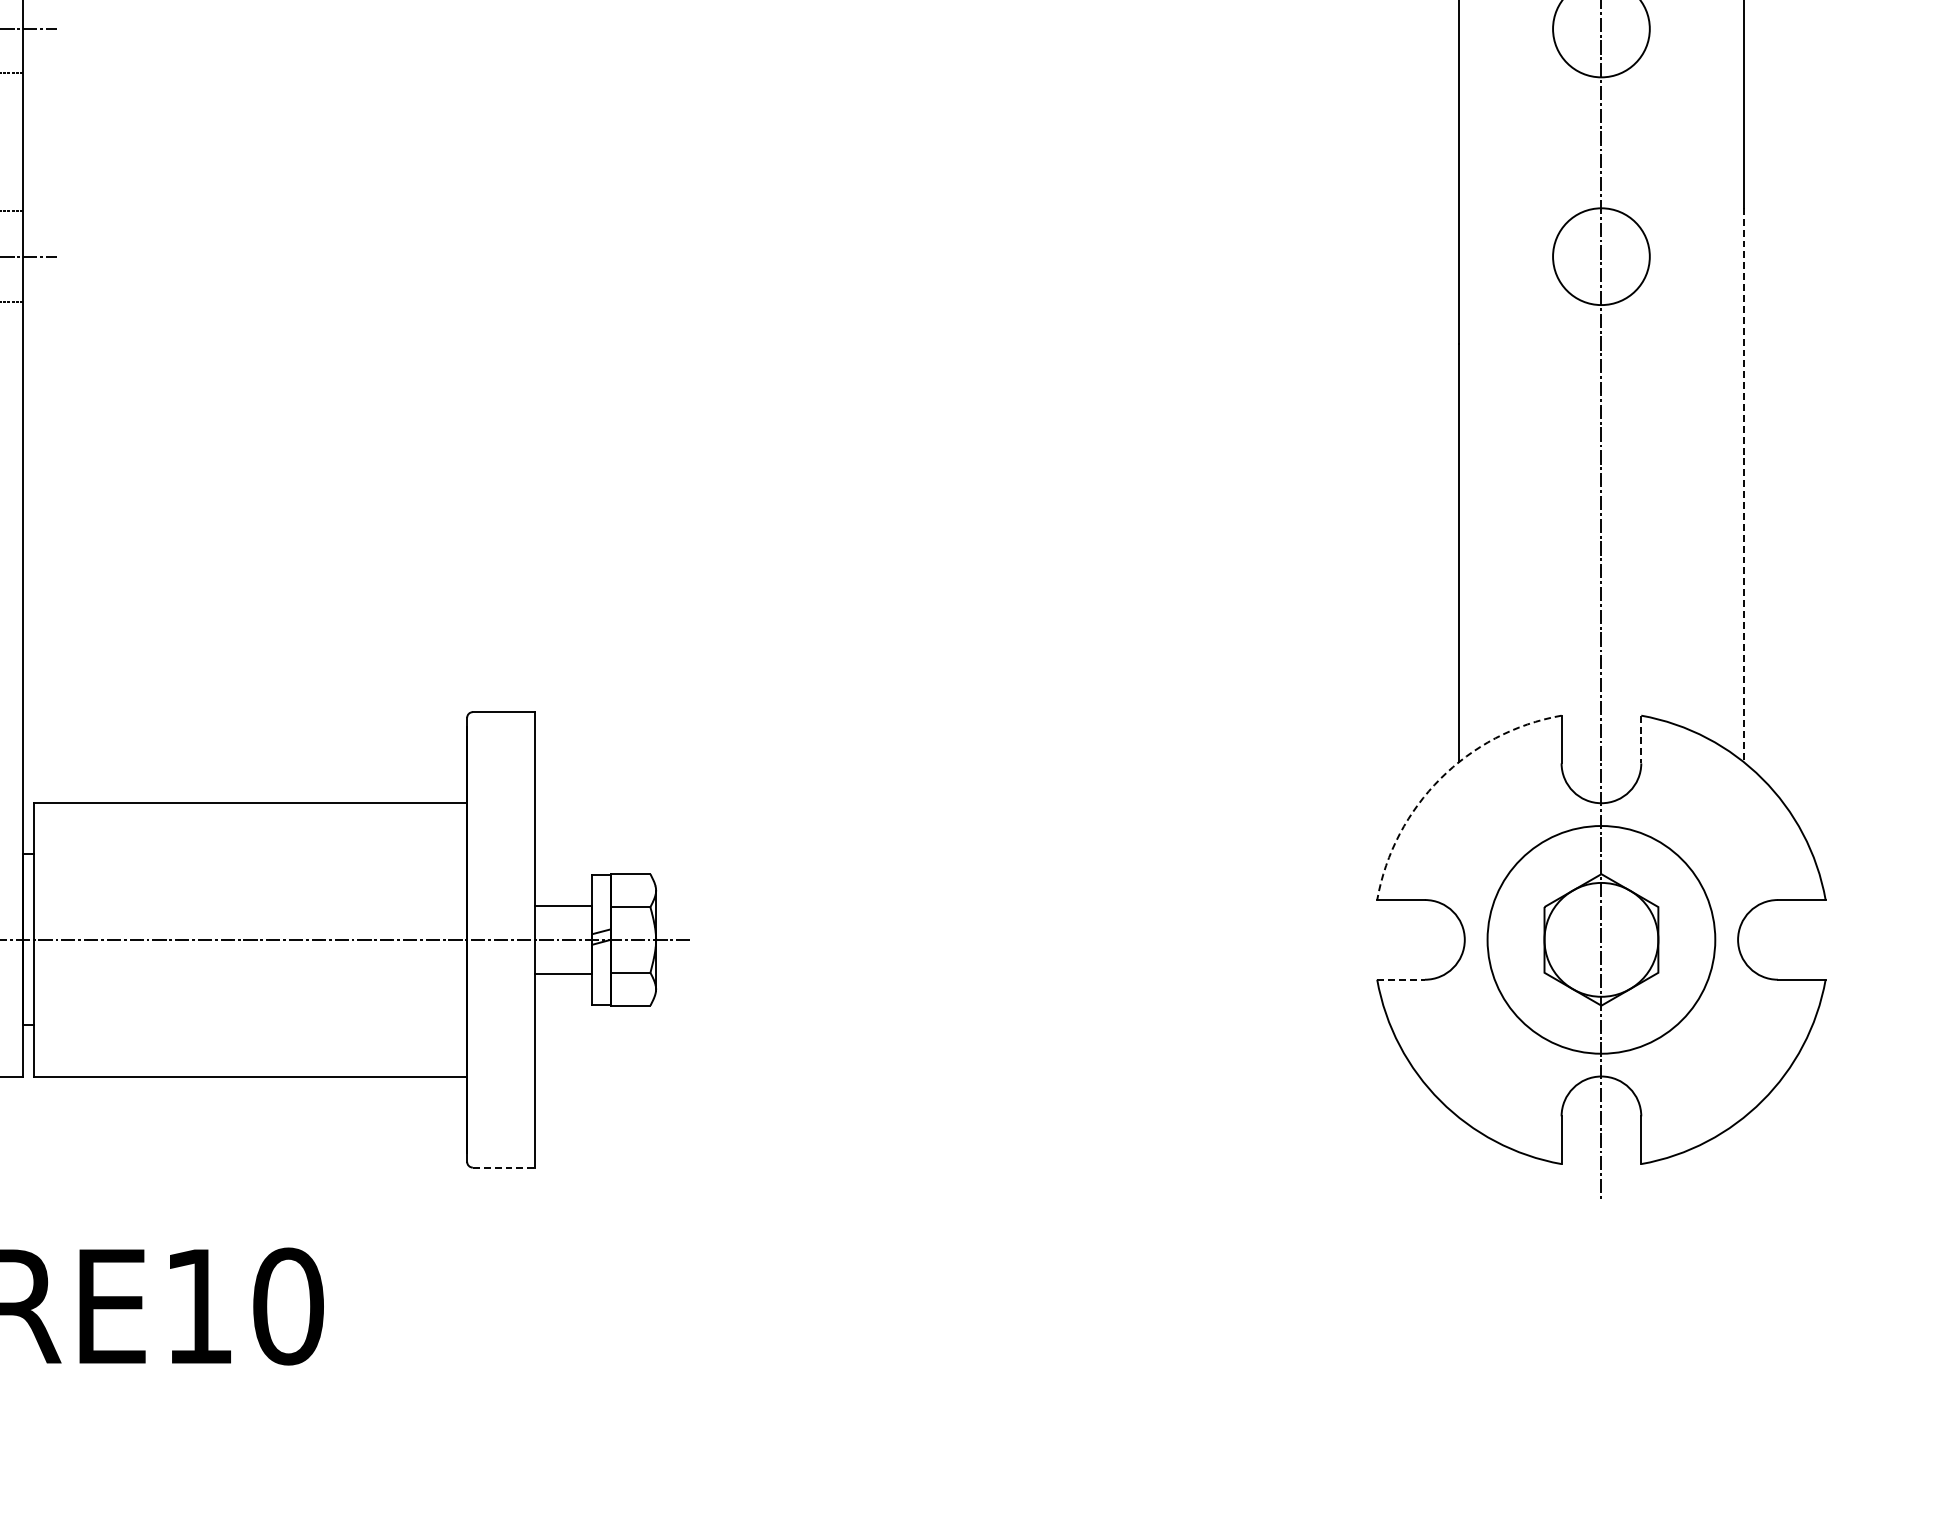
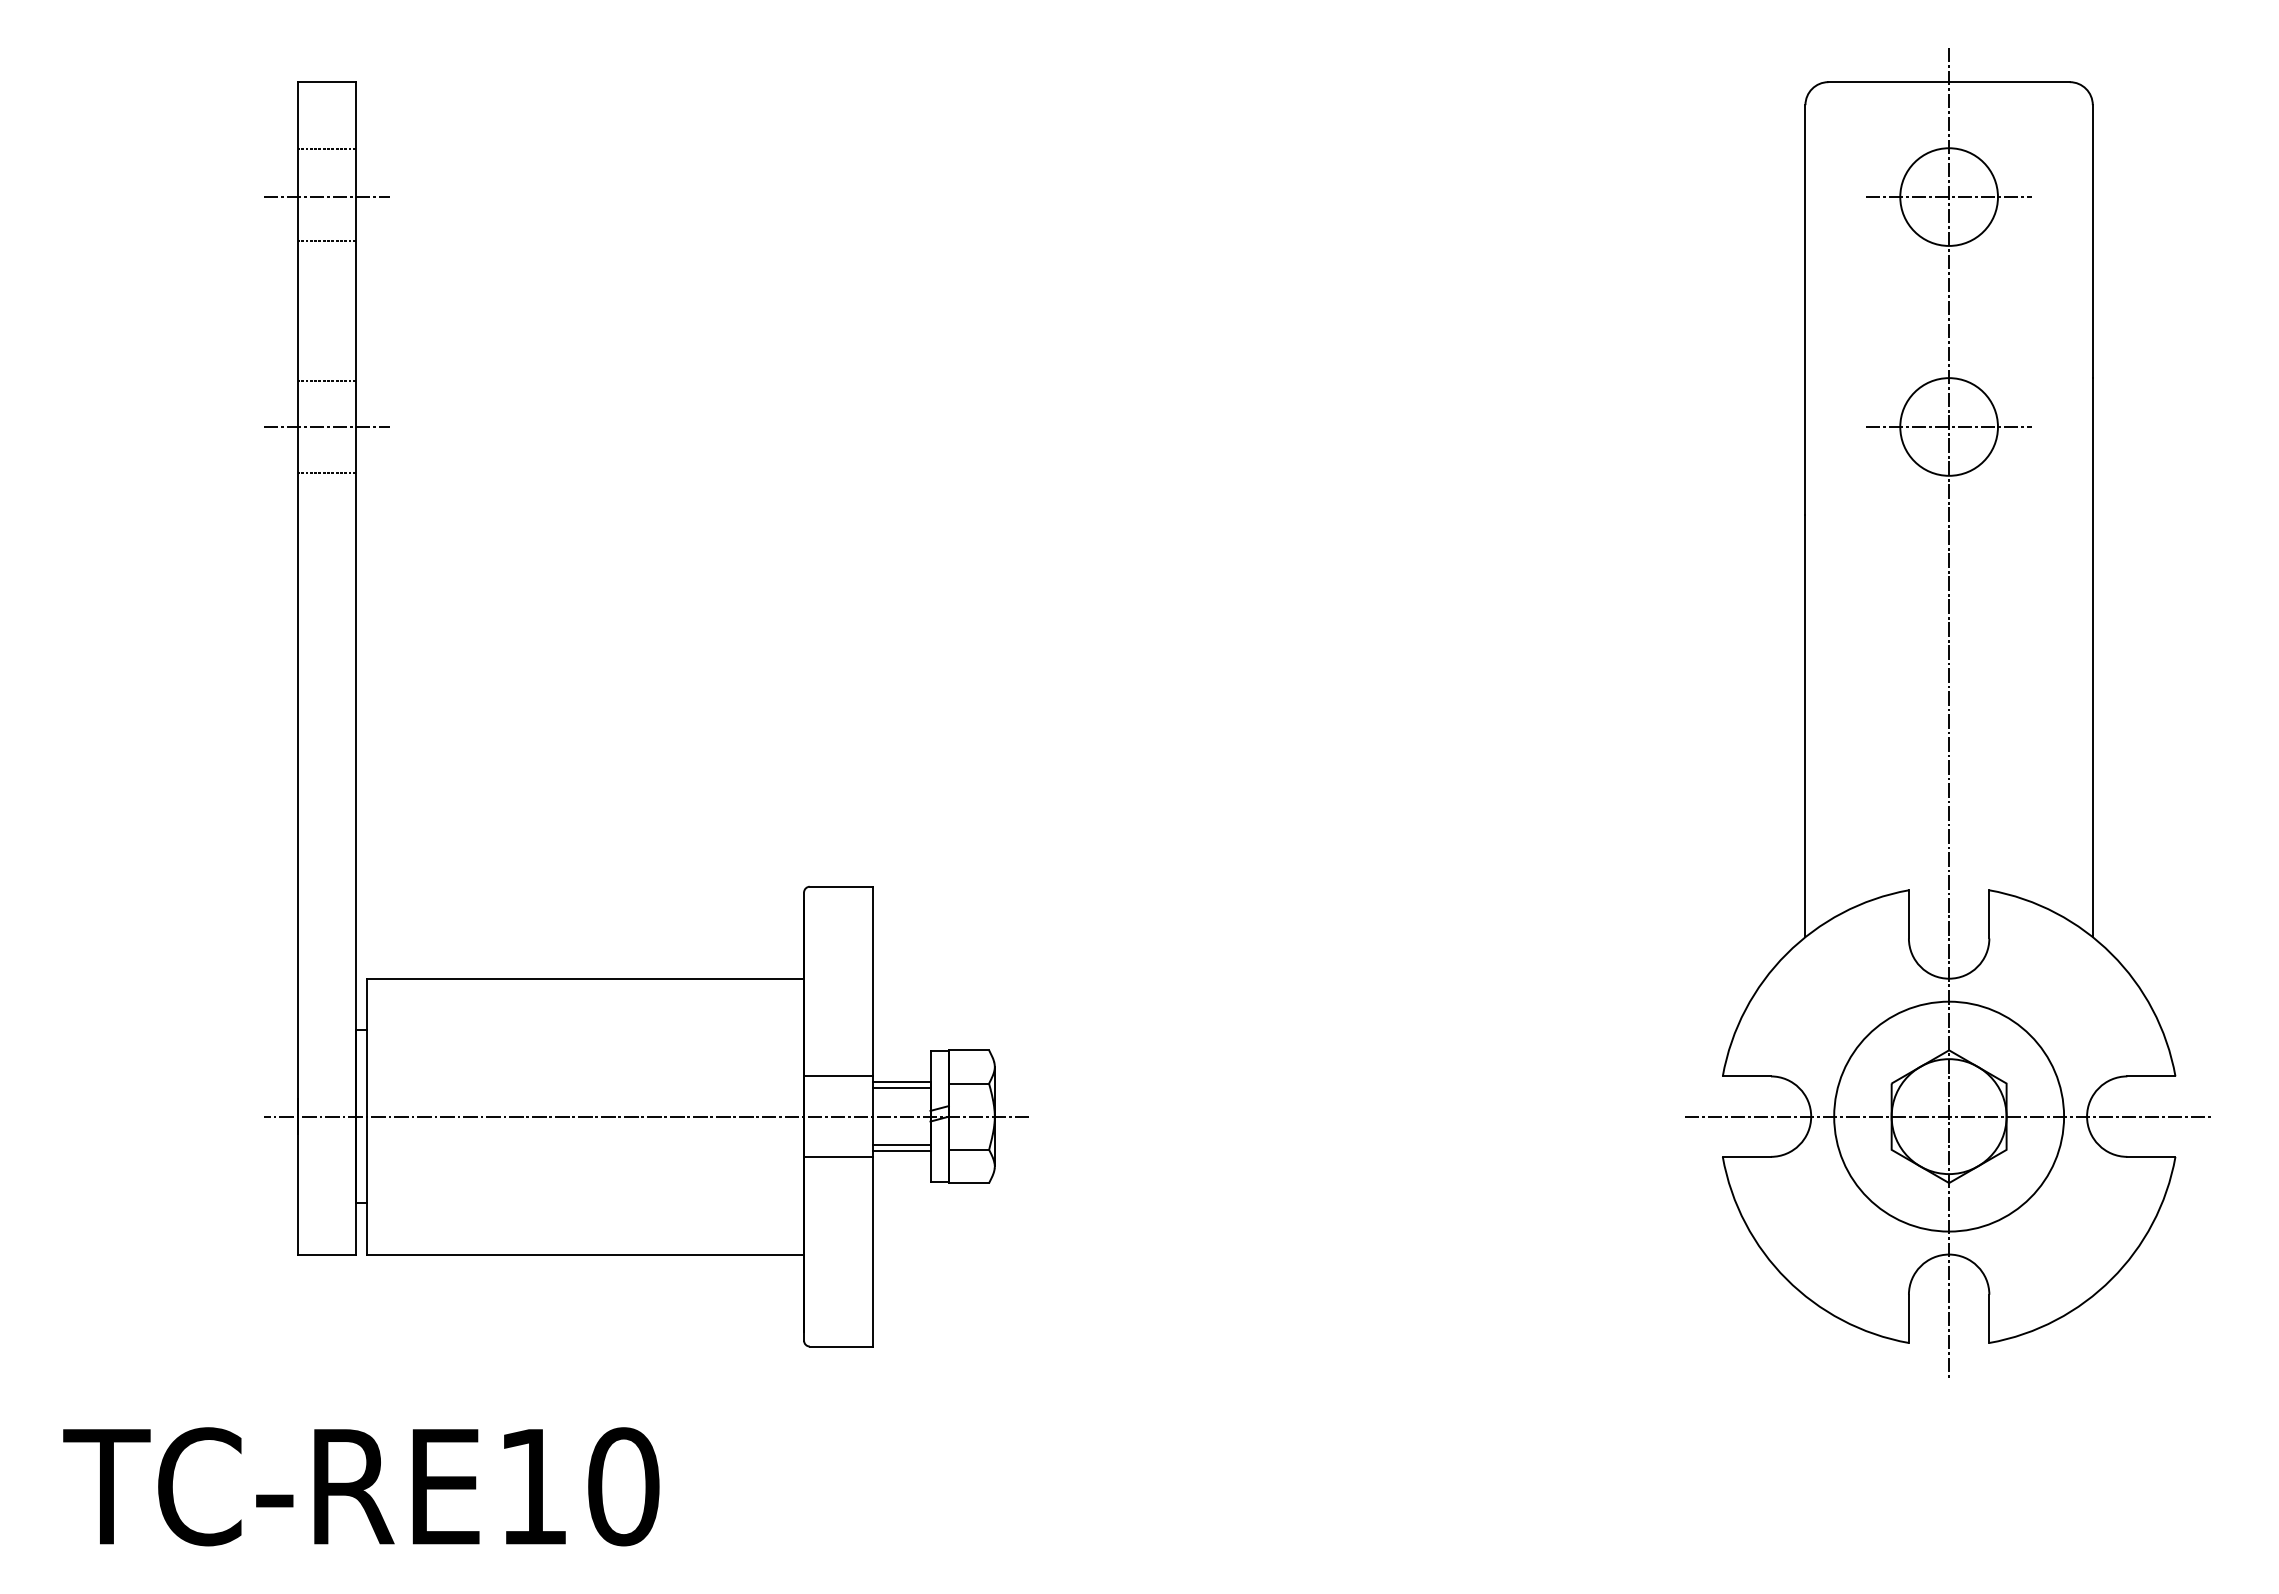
line: (1600, 29) -> (1948, 197), added
line: (1600, 256) -> (1948, 426), added
line: (1743, 485) -> (2092, 657), dashed -> solid
line: (1641, 739) -> (1989, 914), dashed -> solid
arc: (1440, 779) -> (1786, 954), dashed -> solid
line: (501, 900) -> (838, 1076), added
line: (563, 912) -> (901, 1088), added
line: (1600, 939) -> (1948, 1116), added
line: (563, 967) -> (901, 1144), added
line: (501, 979) -> (838, 1156), added
line: (1401, 979) -> (1747, 1156), dashed -> solid
line: (504, 1167) -> (841, 1346), dashed -> solid

